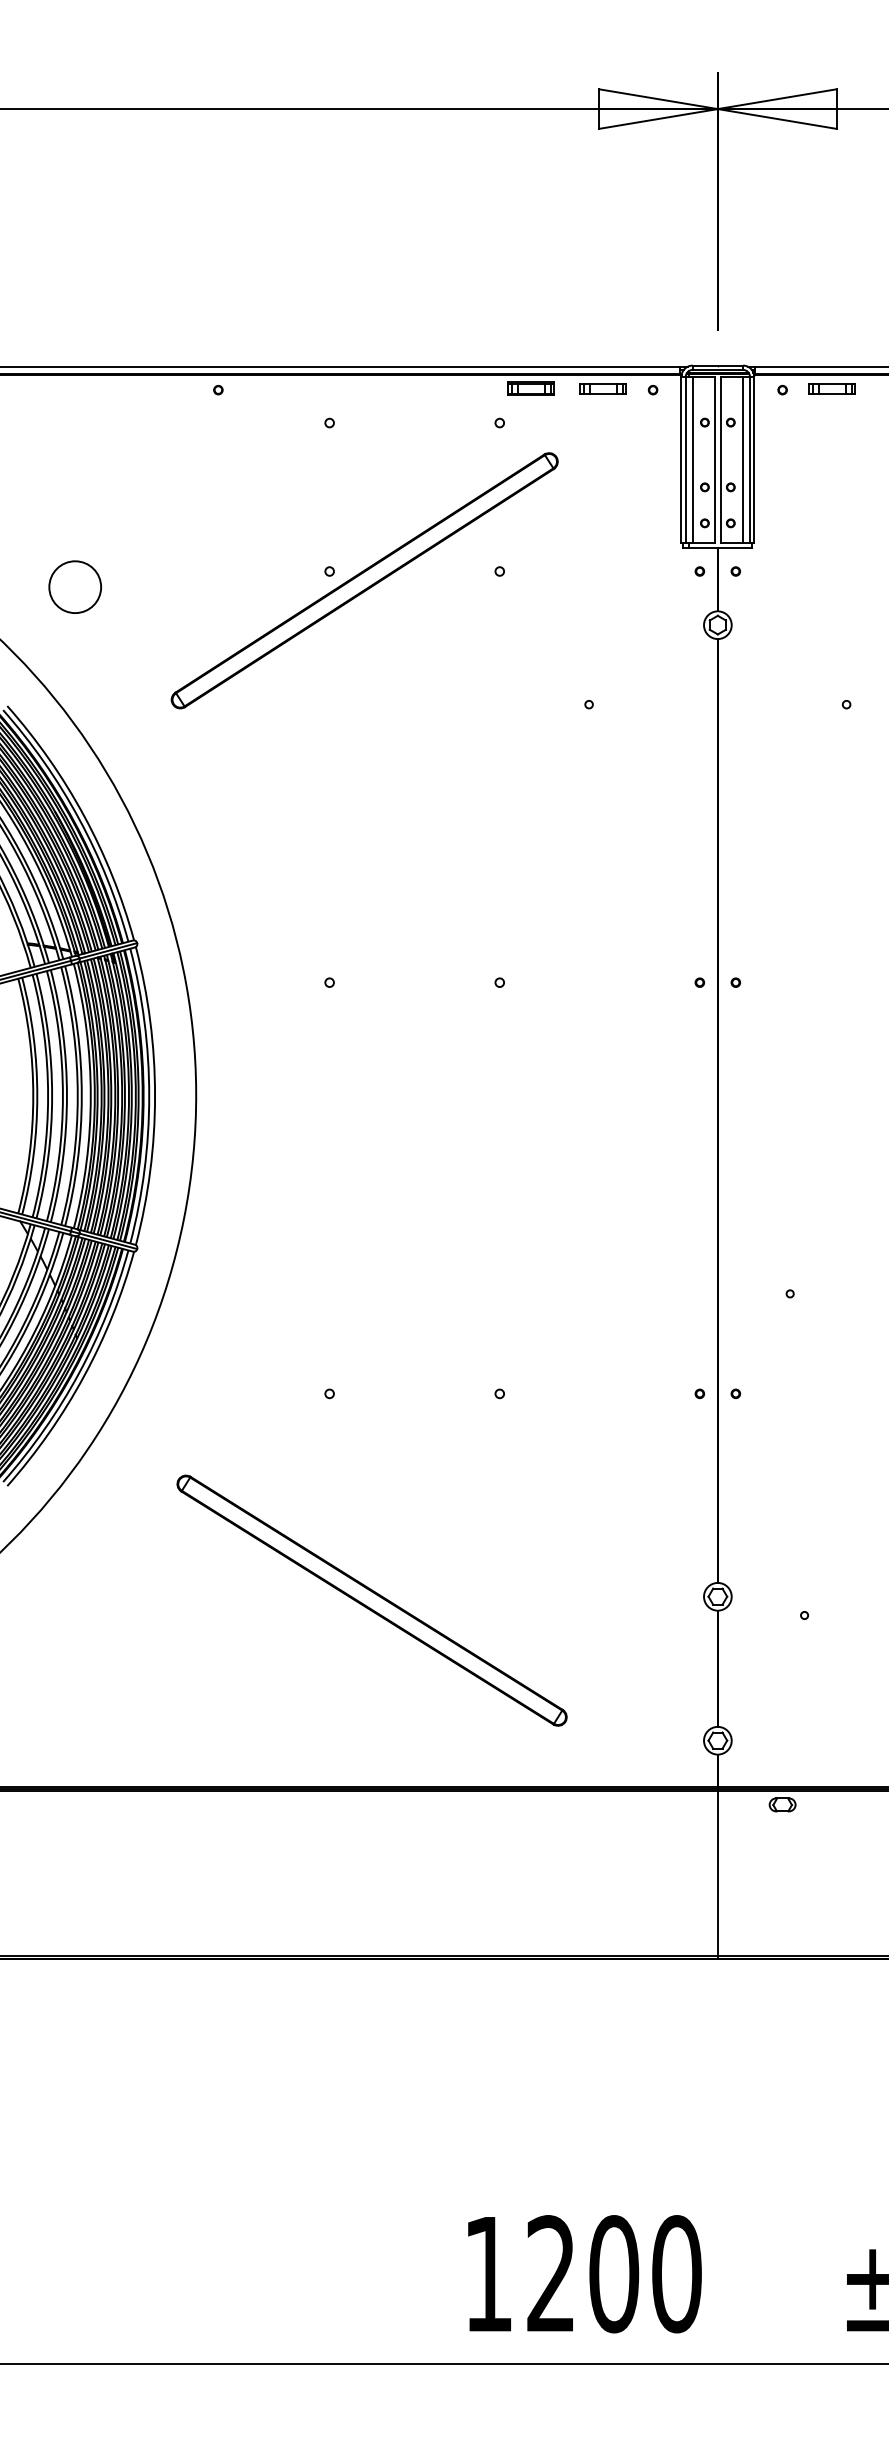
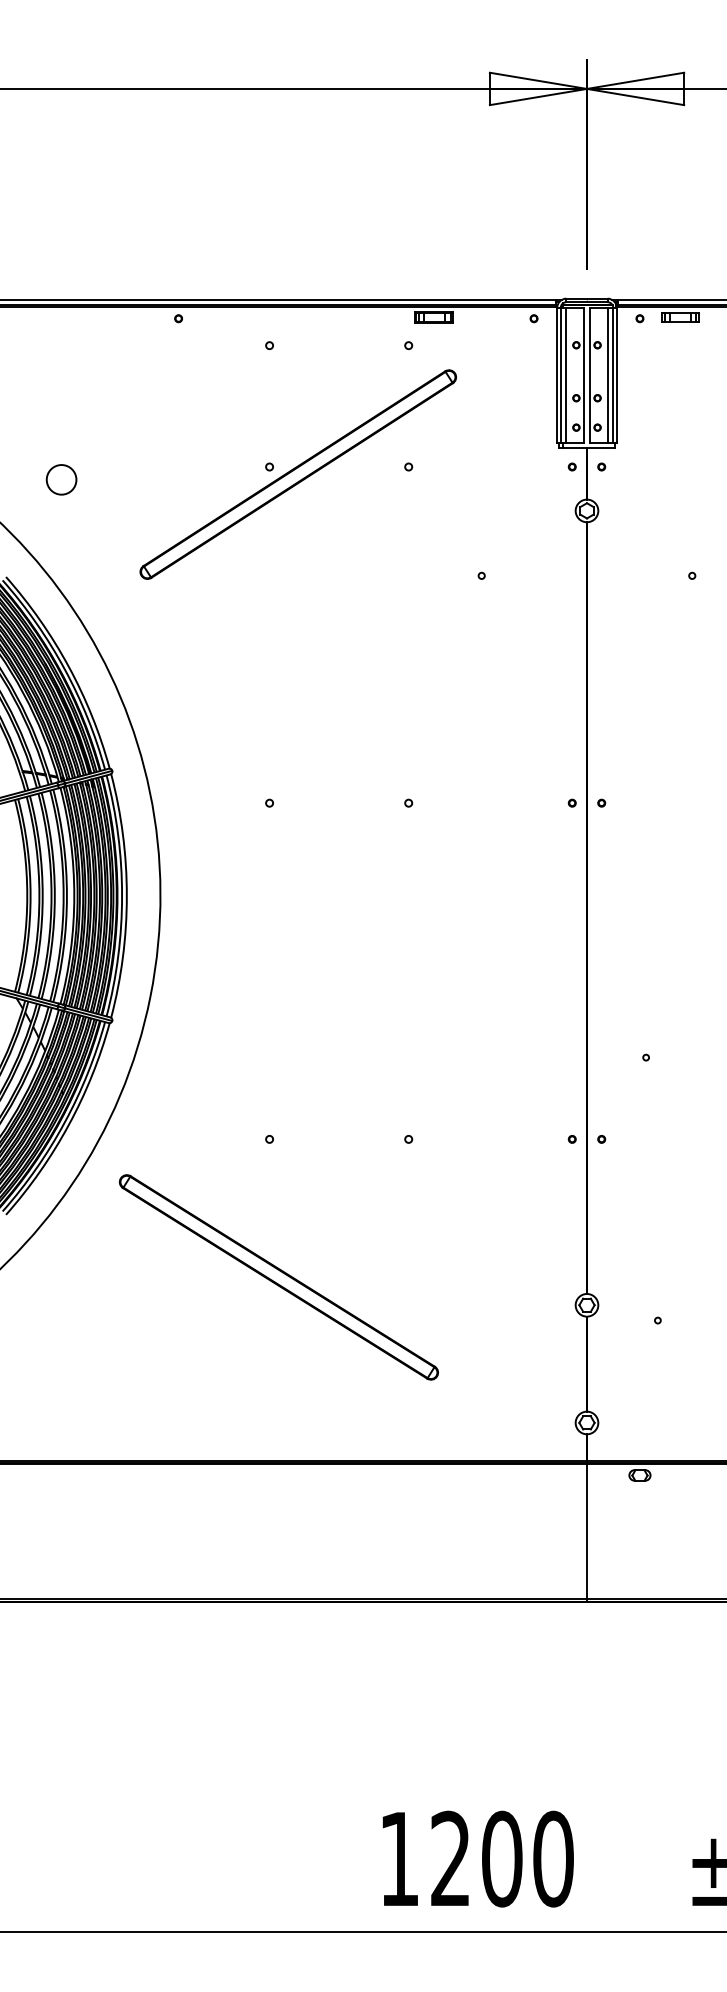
part: (602, 388) -> (492, 317), removed
circle: (75, 587) -> (61, 480), size x0.7
part: (371, 1600) -> (278, 1277), moved

